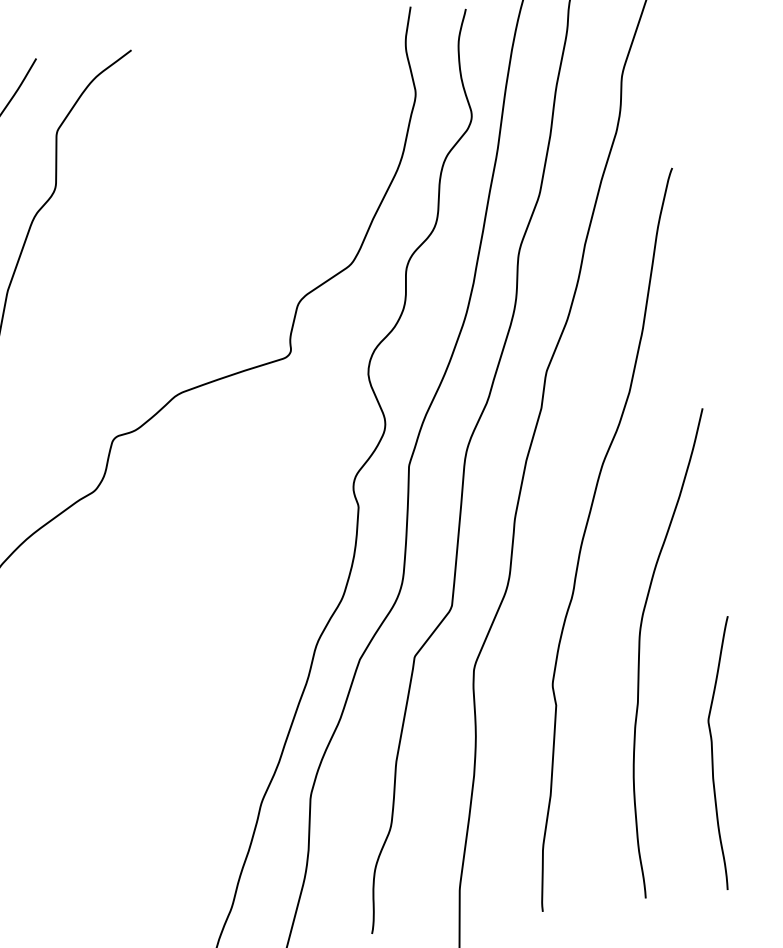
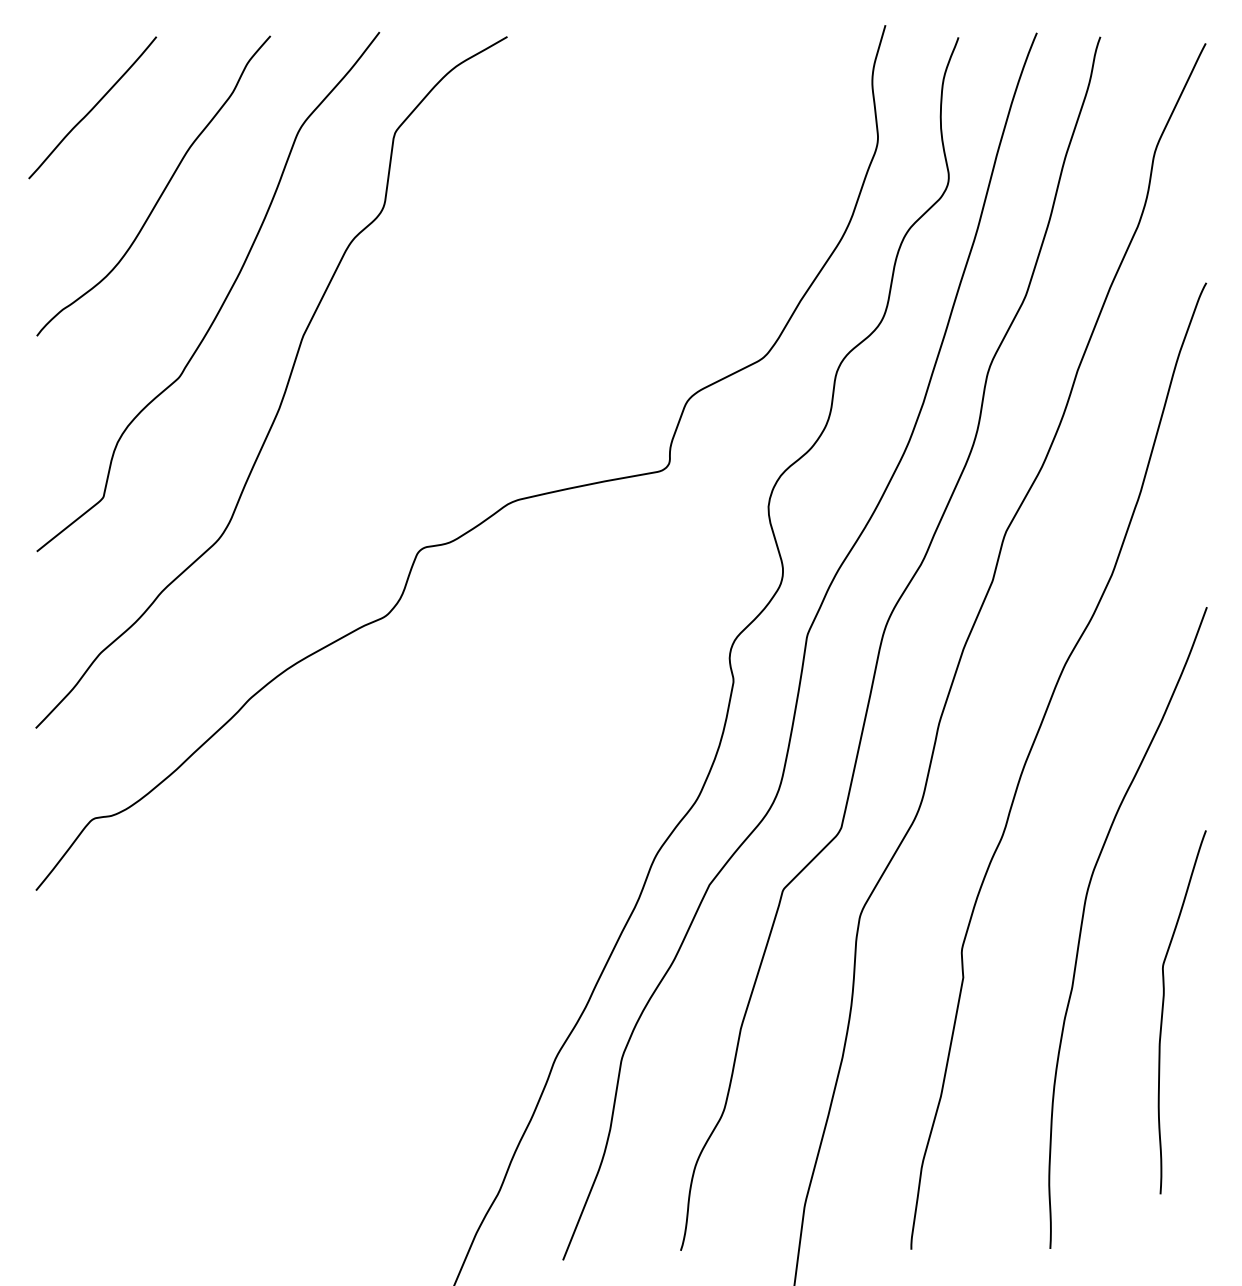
curve: (713, 755) -> (1163, 1012), moved

